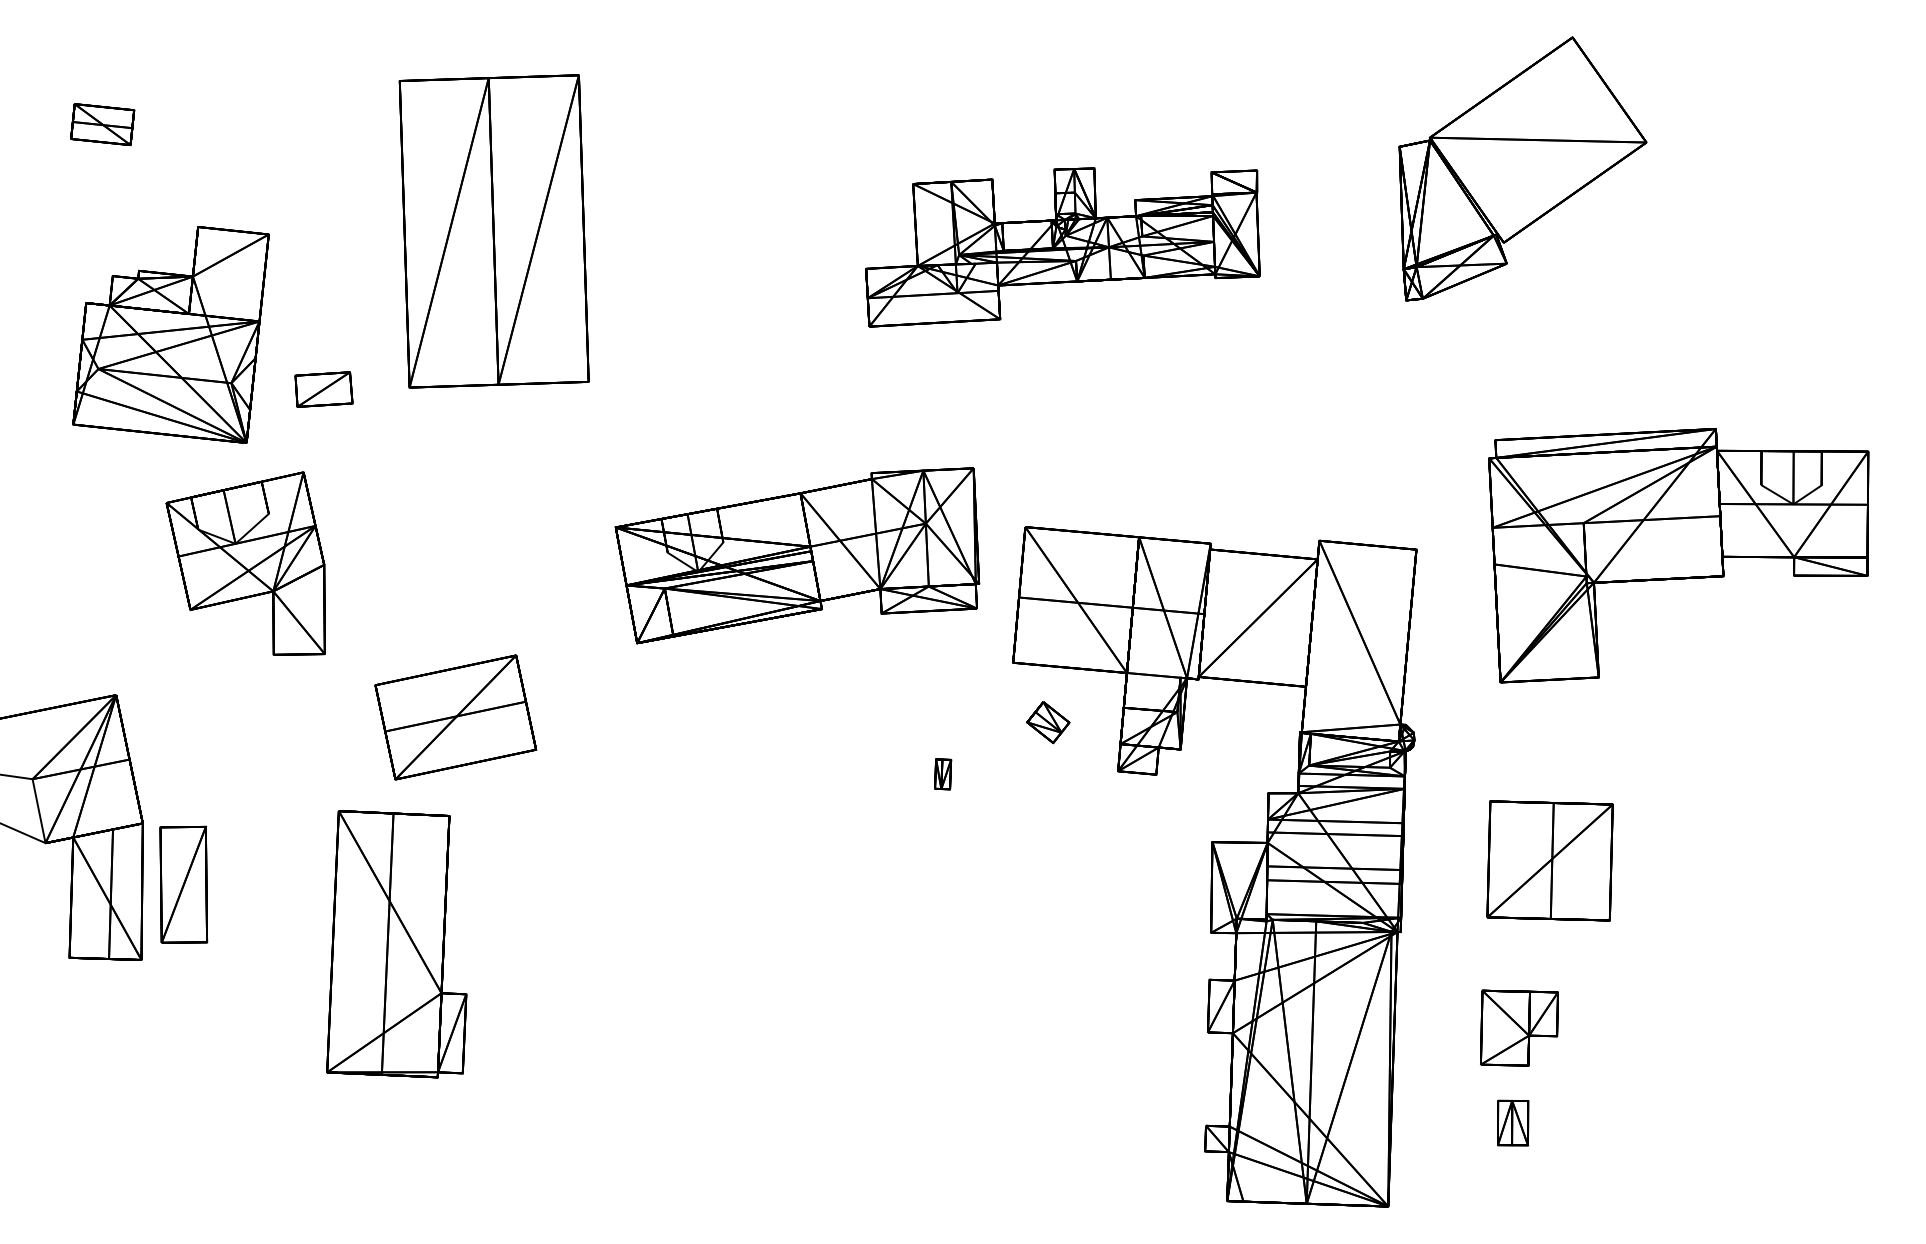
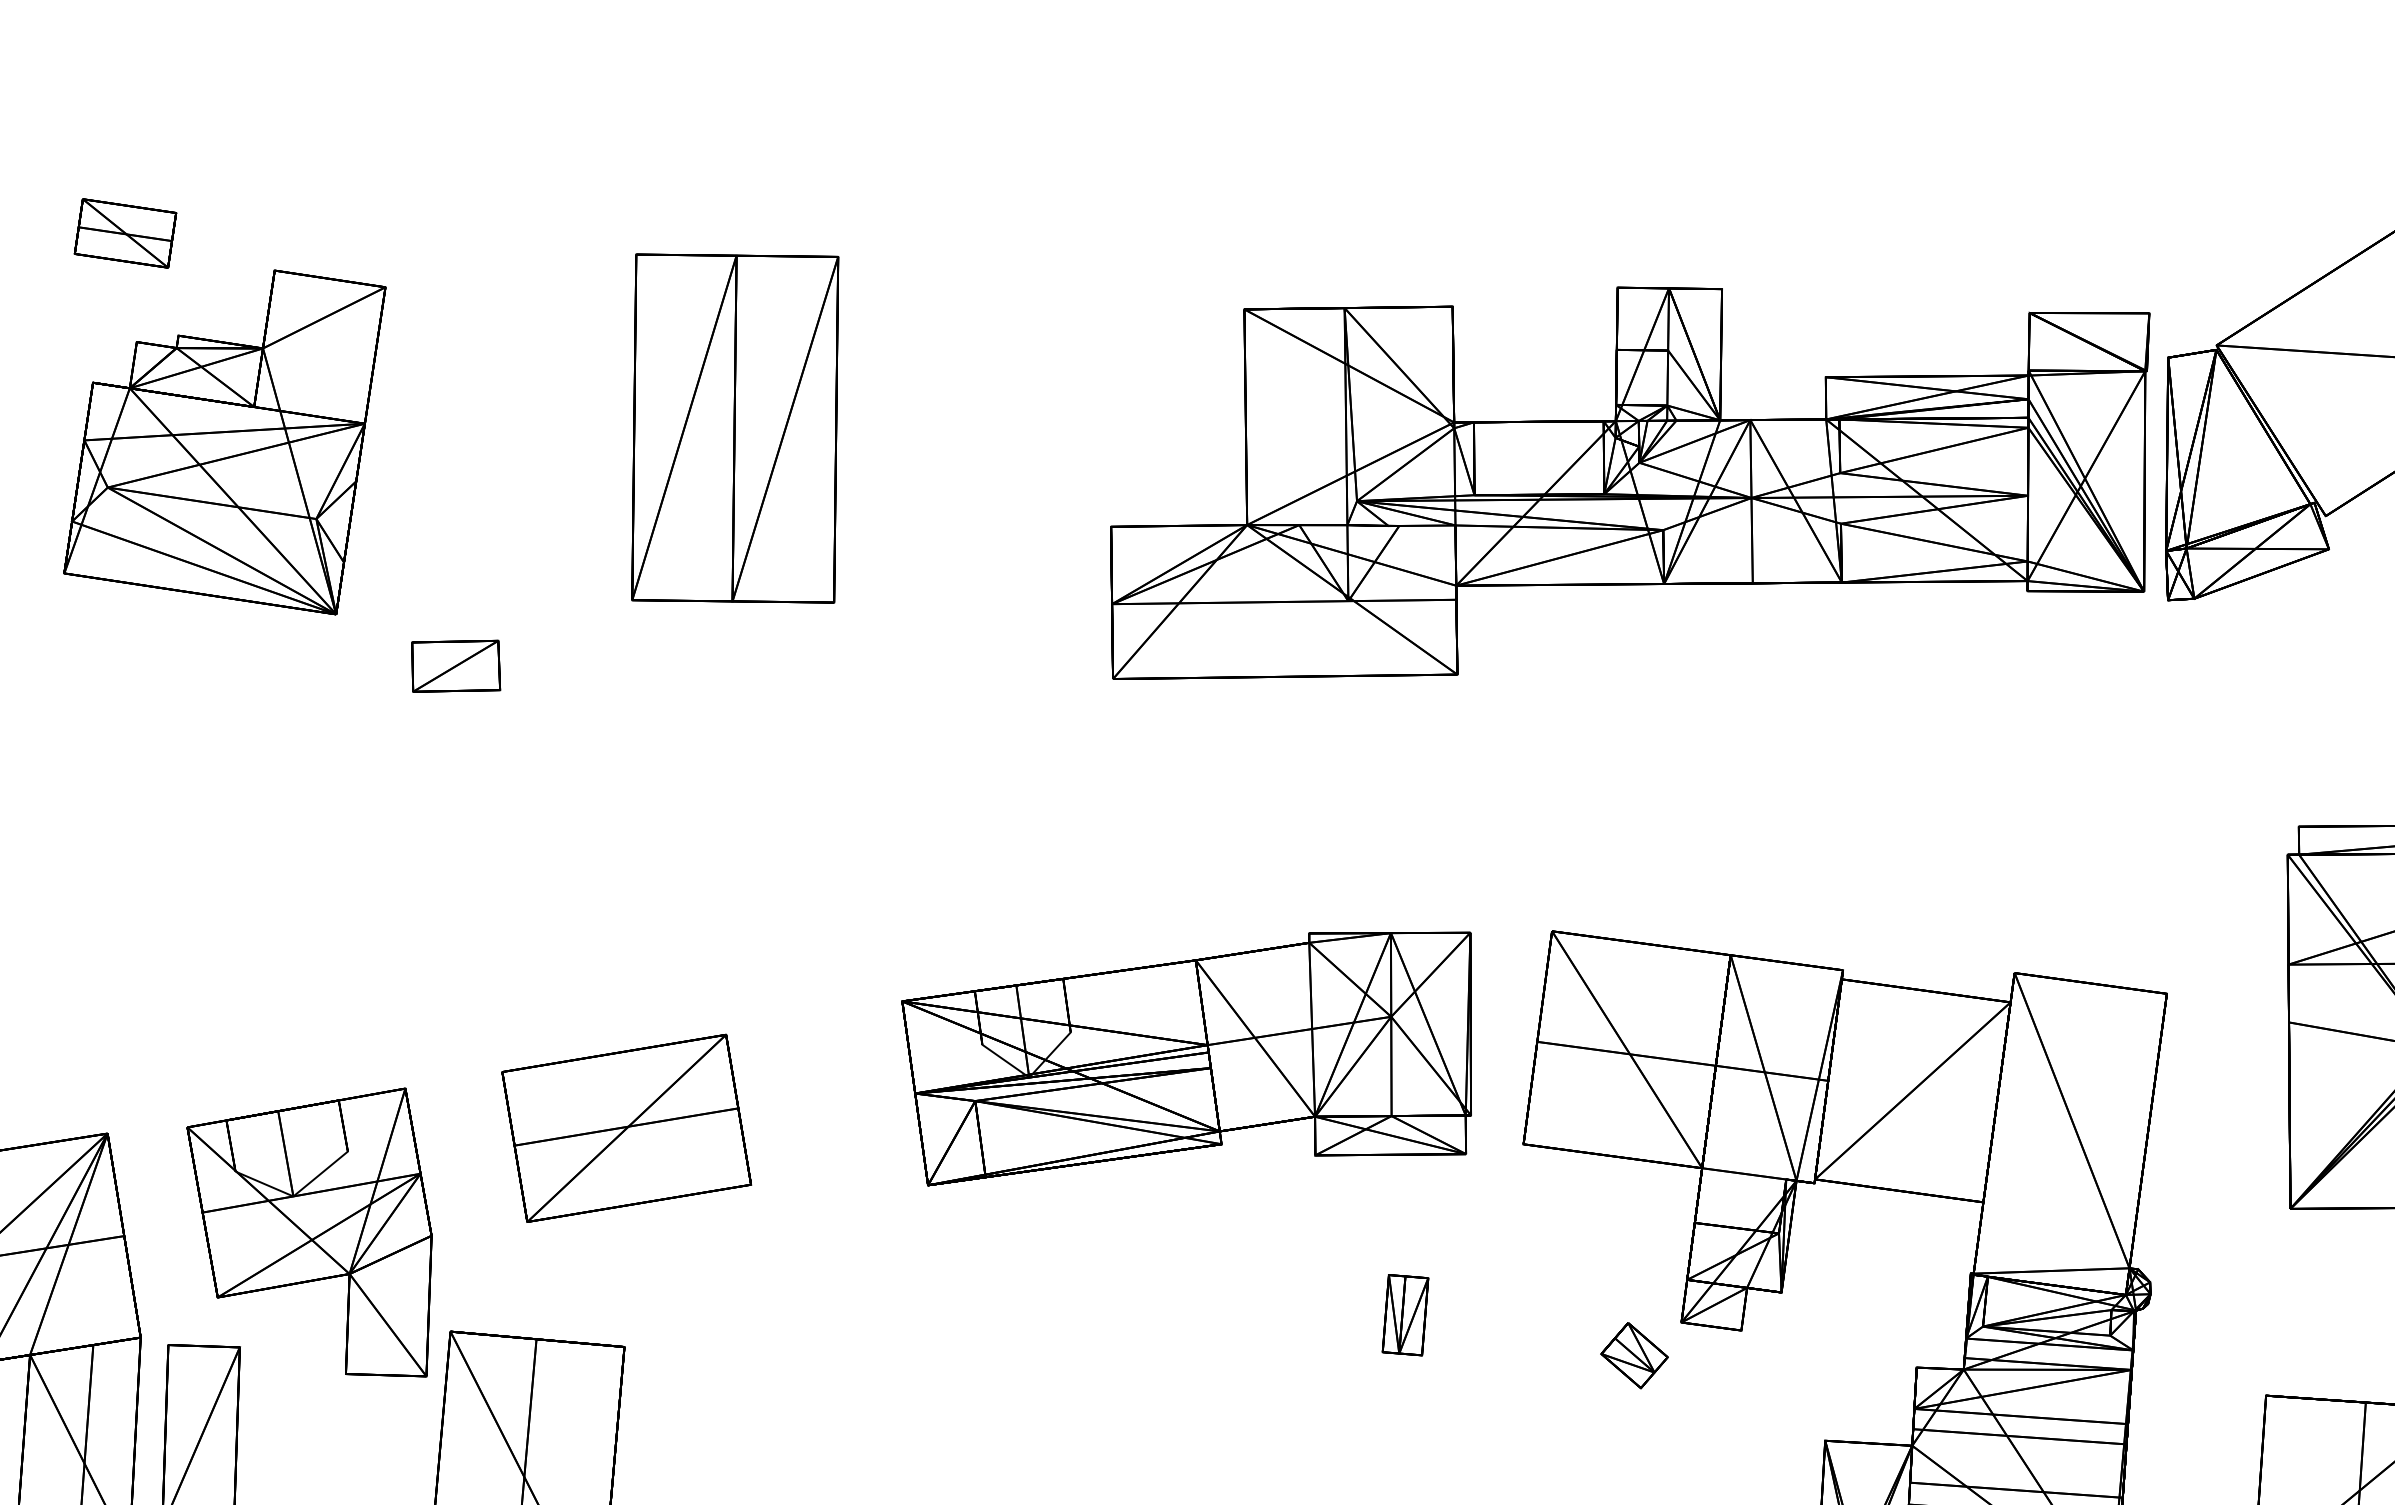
part: (493, 230) -> (734, 427), size x0.71
part: (1062, 247) -> (1629, 493), size x1.67
part: (170, 334) -> (223, 438), moved
part: (797, 555) -> (1186, 1058), moved
part: (245, 563) -> (307, 1228), moved
part: (455, 717) -> (626, 1128), moved
part: (1048, 722) -> (1634, 1355), moved
part: (942, 774) -> (1404, 1315), size x1.67

